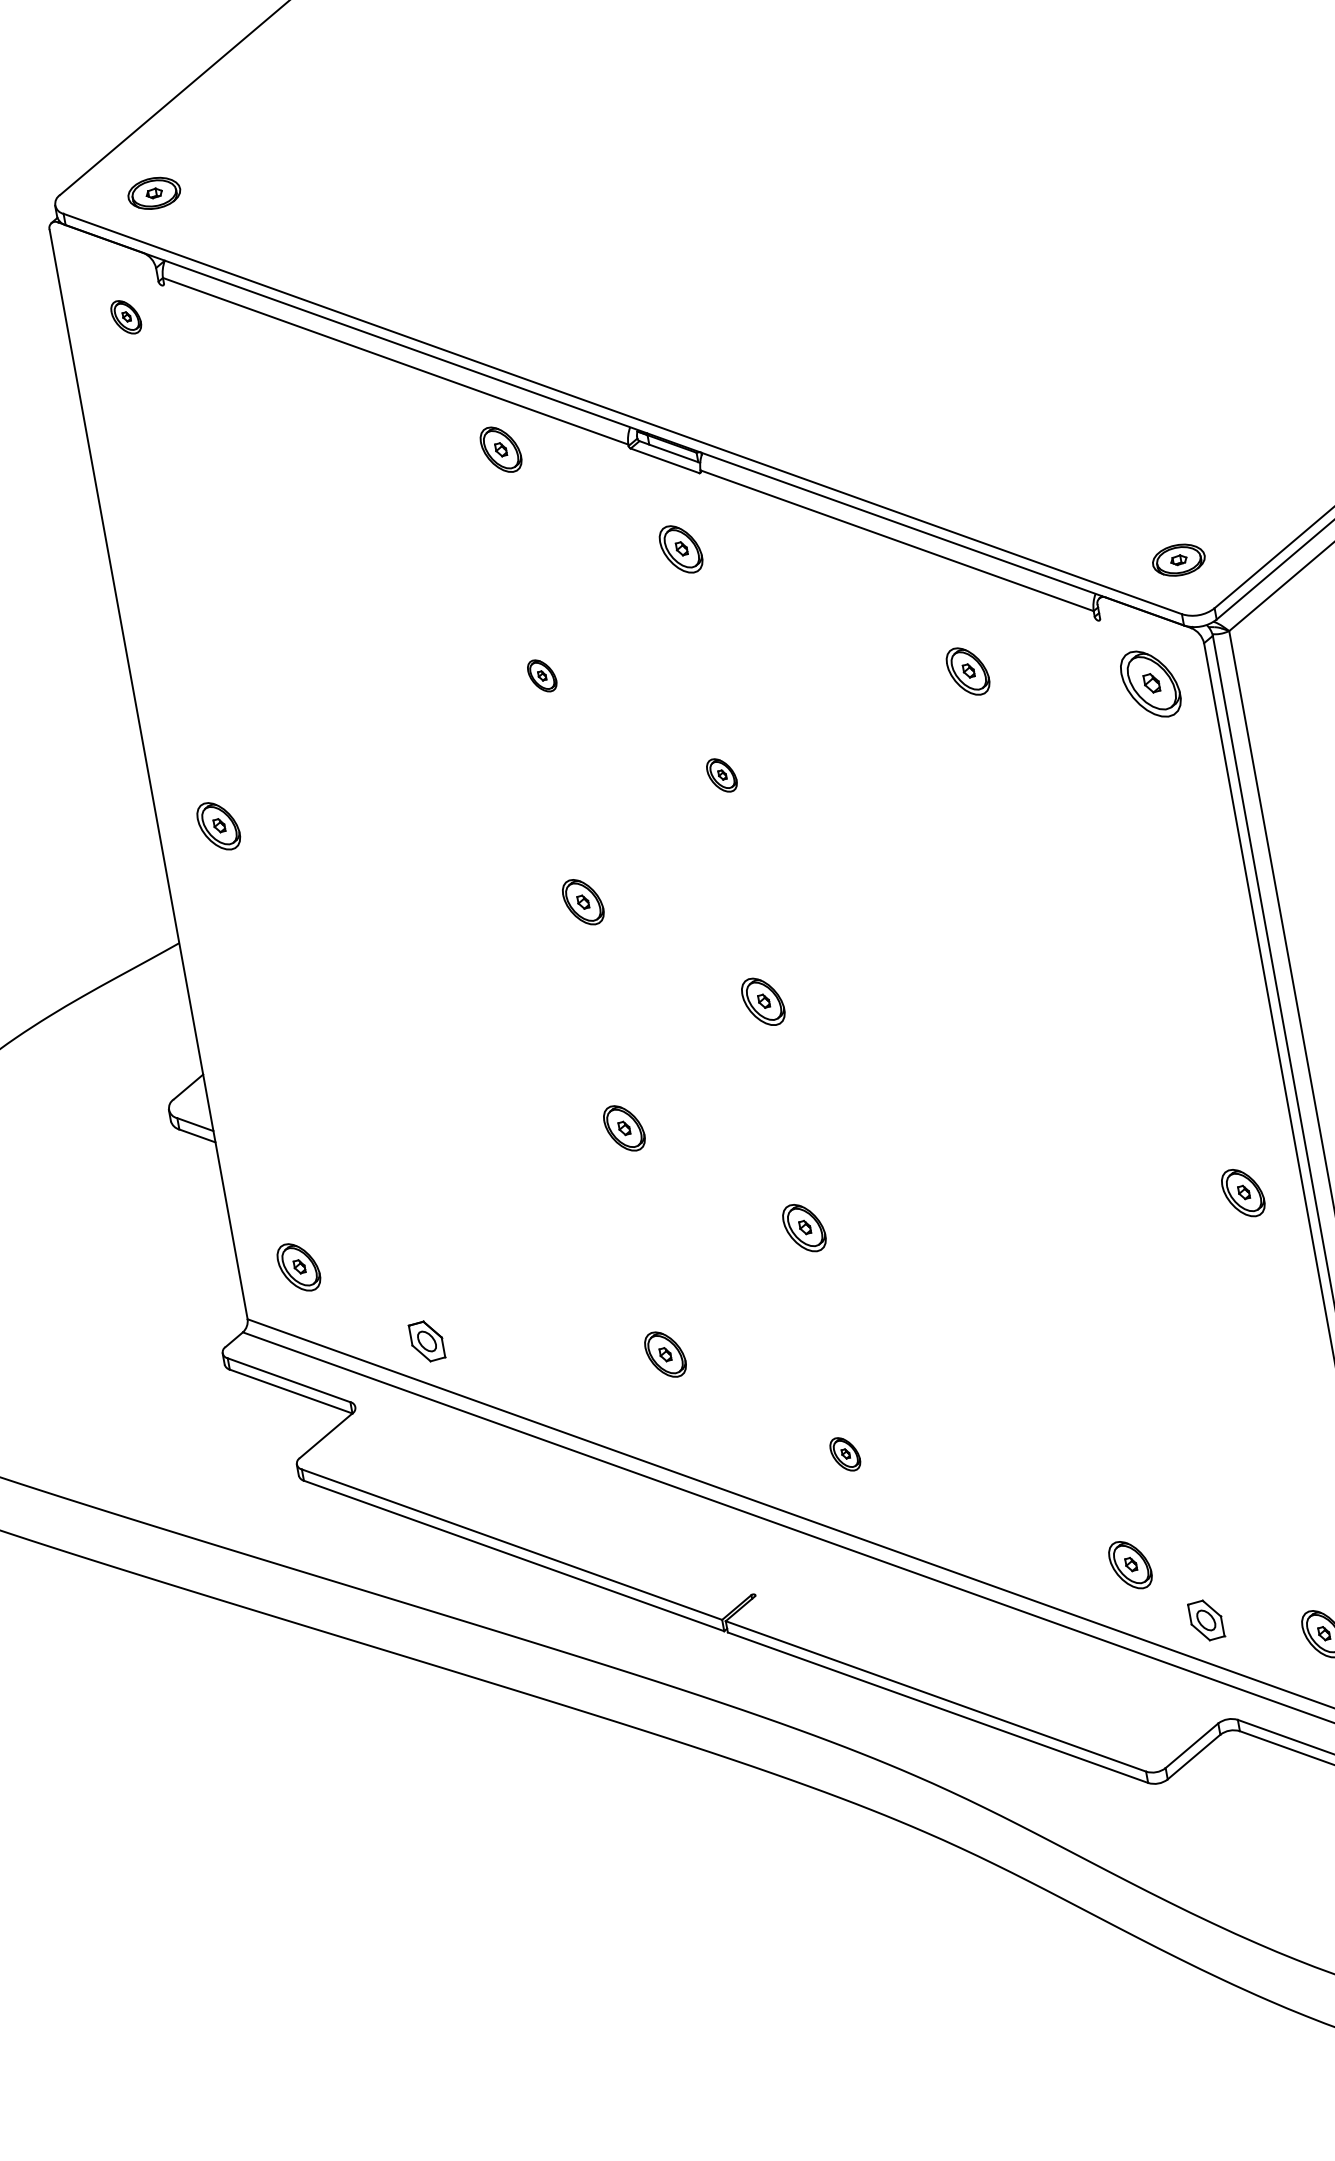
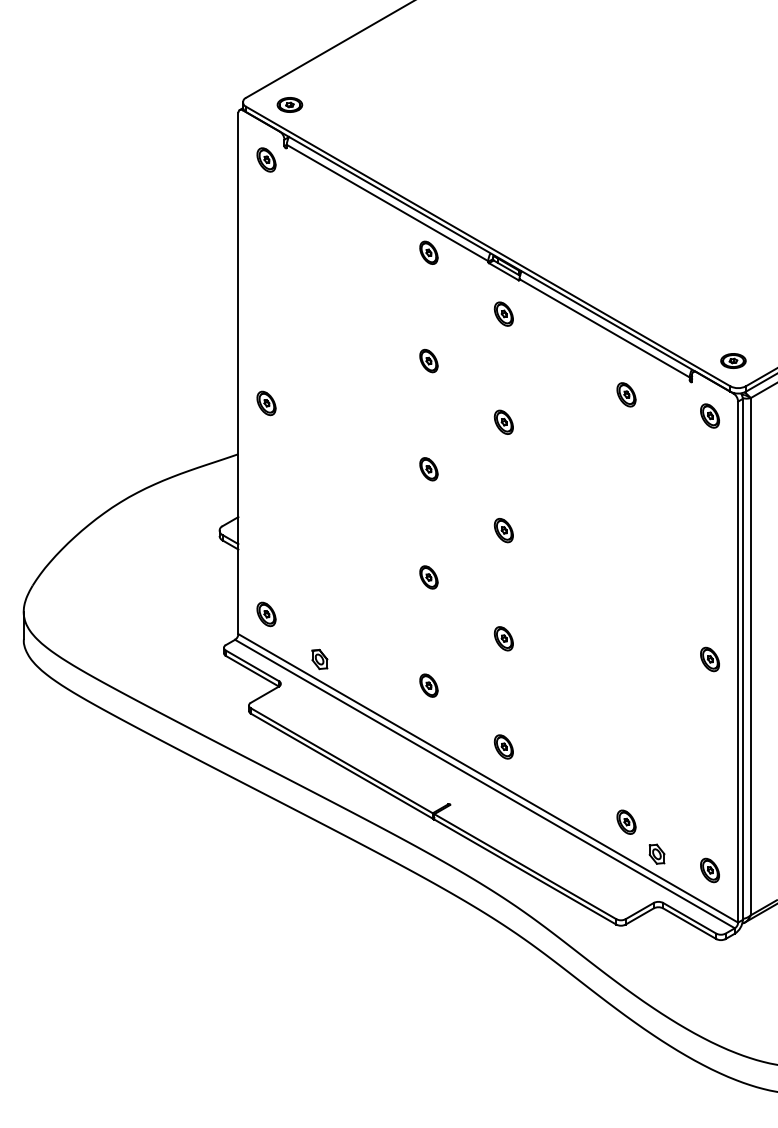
part: (126, 316) -> (266, 159), size x1.43
part: (541, 674) -> (428, 360), size x1.43
part: (1149, 683) -> (709, 415), size x0.71
part: (721, 773) -> (503, 421), size x1.43
part: (844, 1453) -> (503, 746), size x1.43

